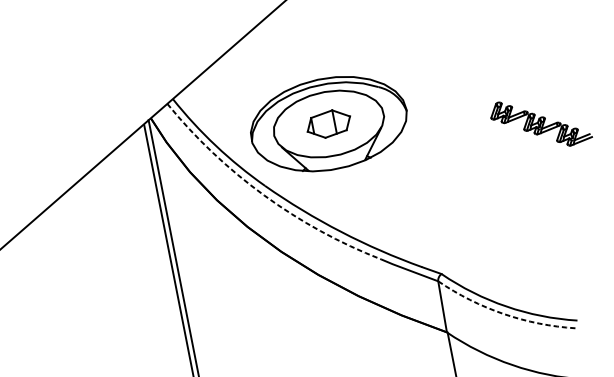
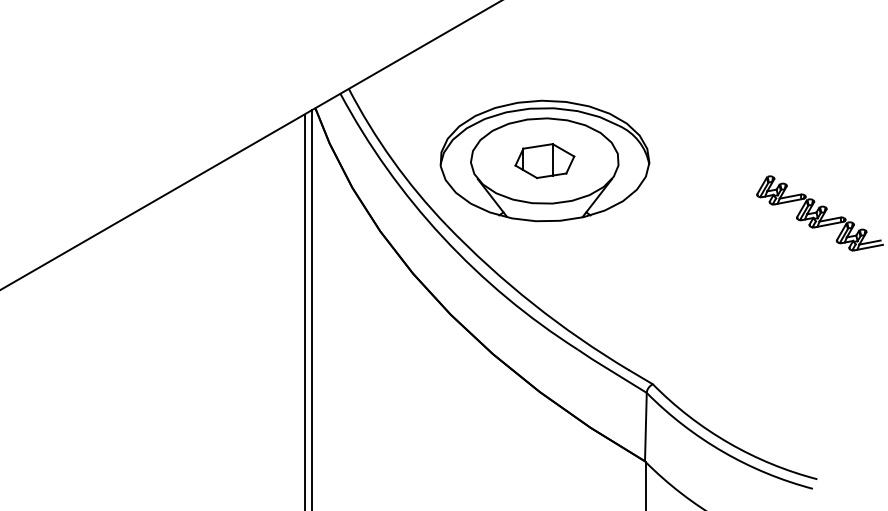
arc: (264, 195) -> (442, 237), dashed -> solid
arc: (503, 314) -> (723, 452), dashed -> solid

